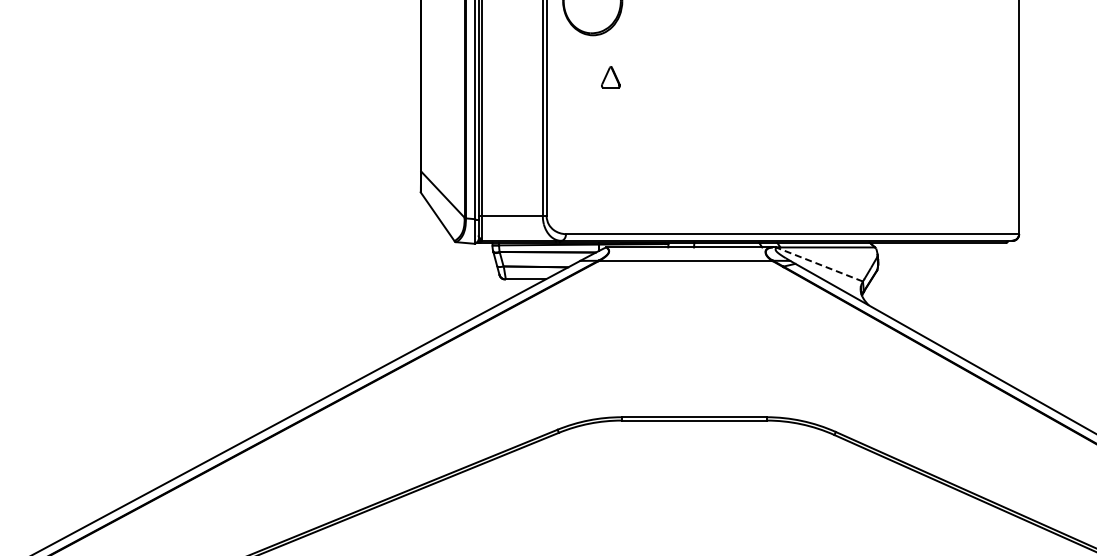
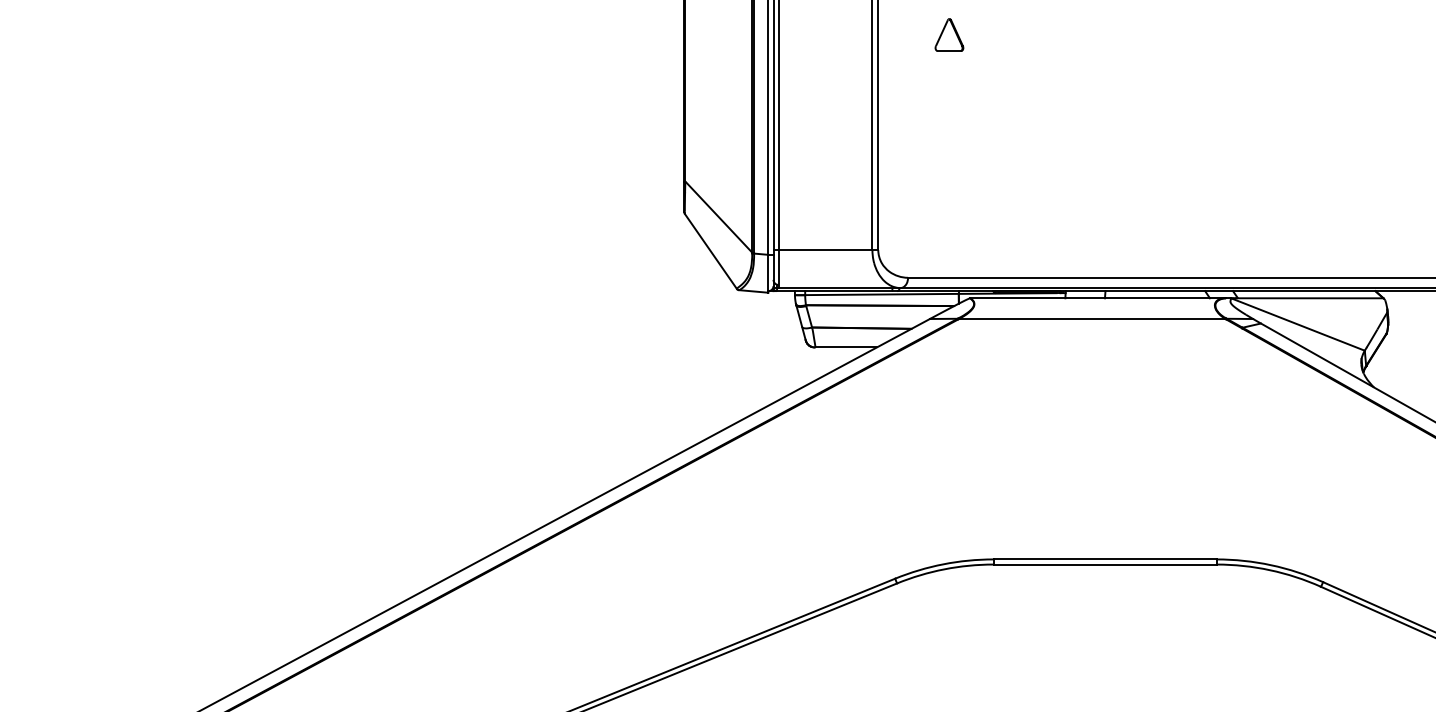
part: (610, 77) -> (948, 35), moved
line: (819, 264) -> (1297, 324), dashed -> solid

